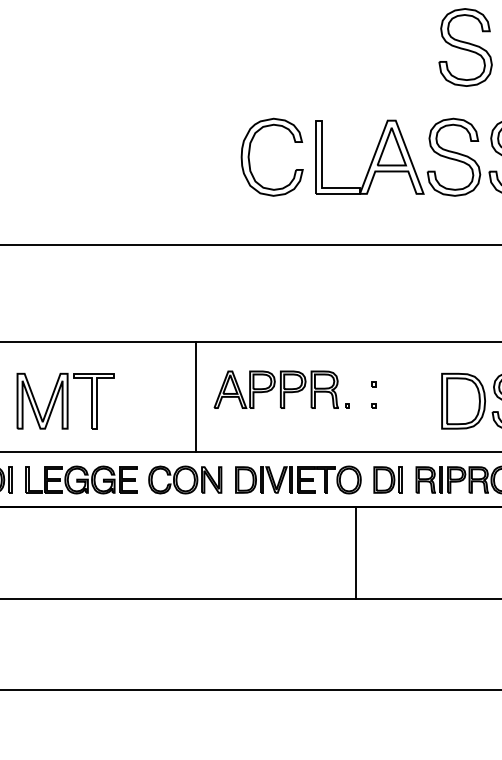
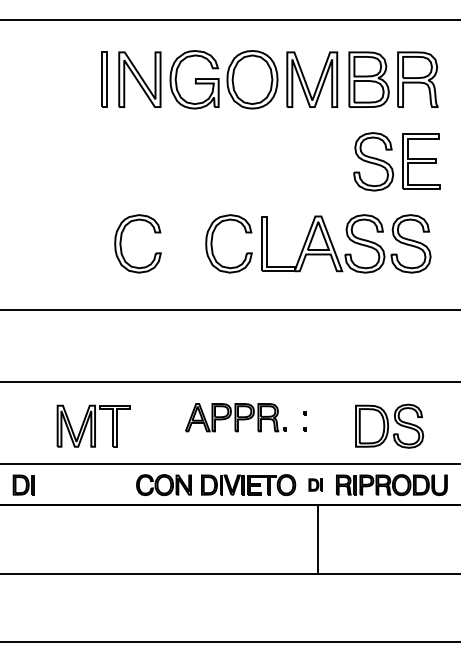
part: (128, 156) -> (121, 243), added
line: (196, 397) -> (172, 423), removed
part: (65, 400) -> (93, 425), moved
part: (387, 479) -> (315, 484), size x0.6
part: (81, 480) -> (86, 485), removed
line: (355, 552) -> (317, 539), moved

